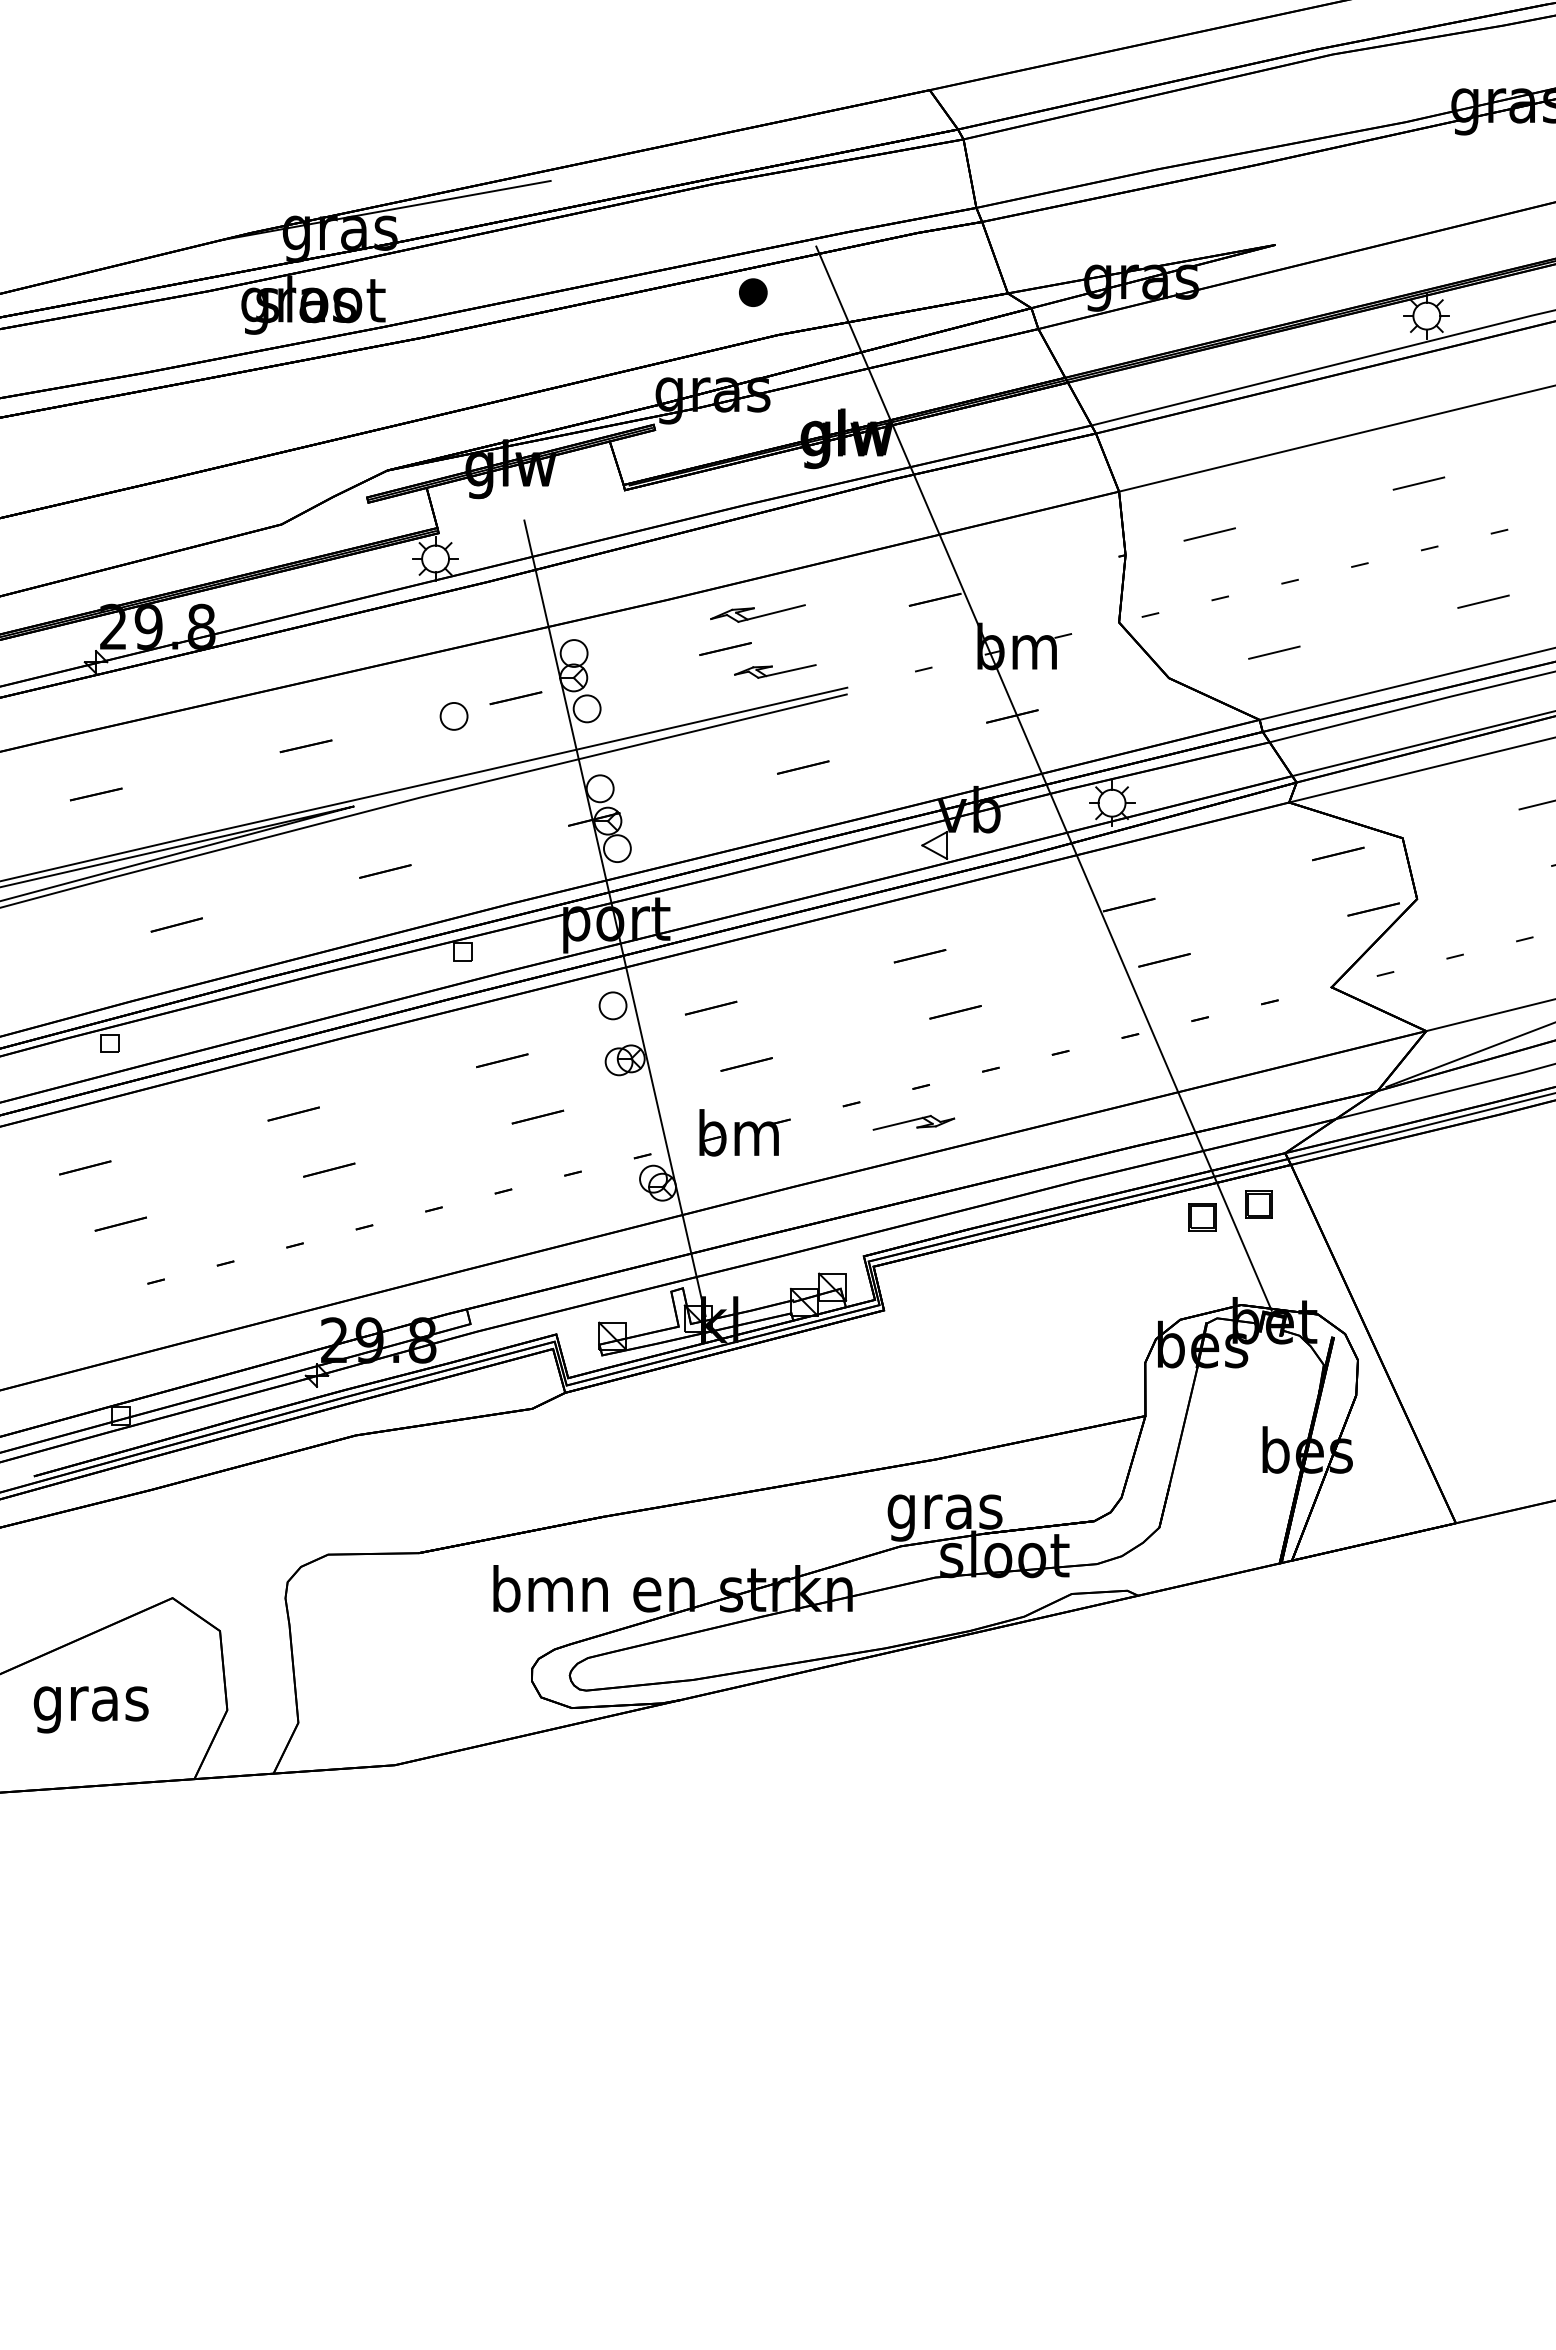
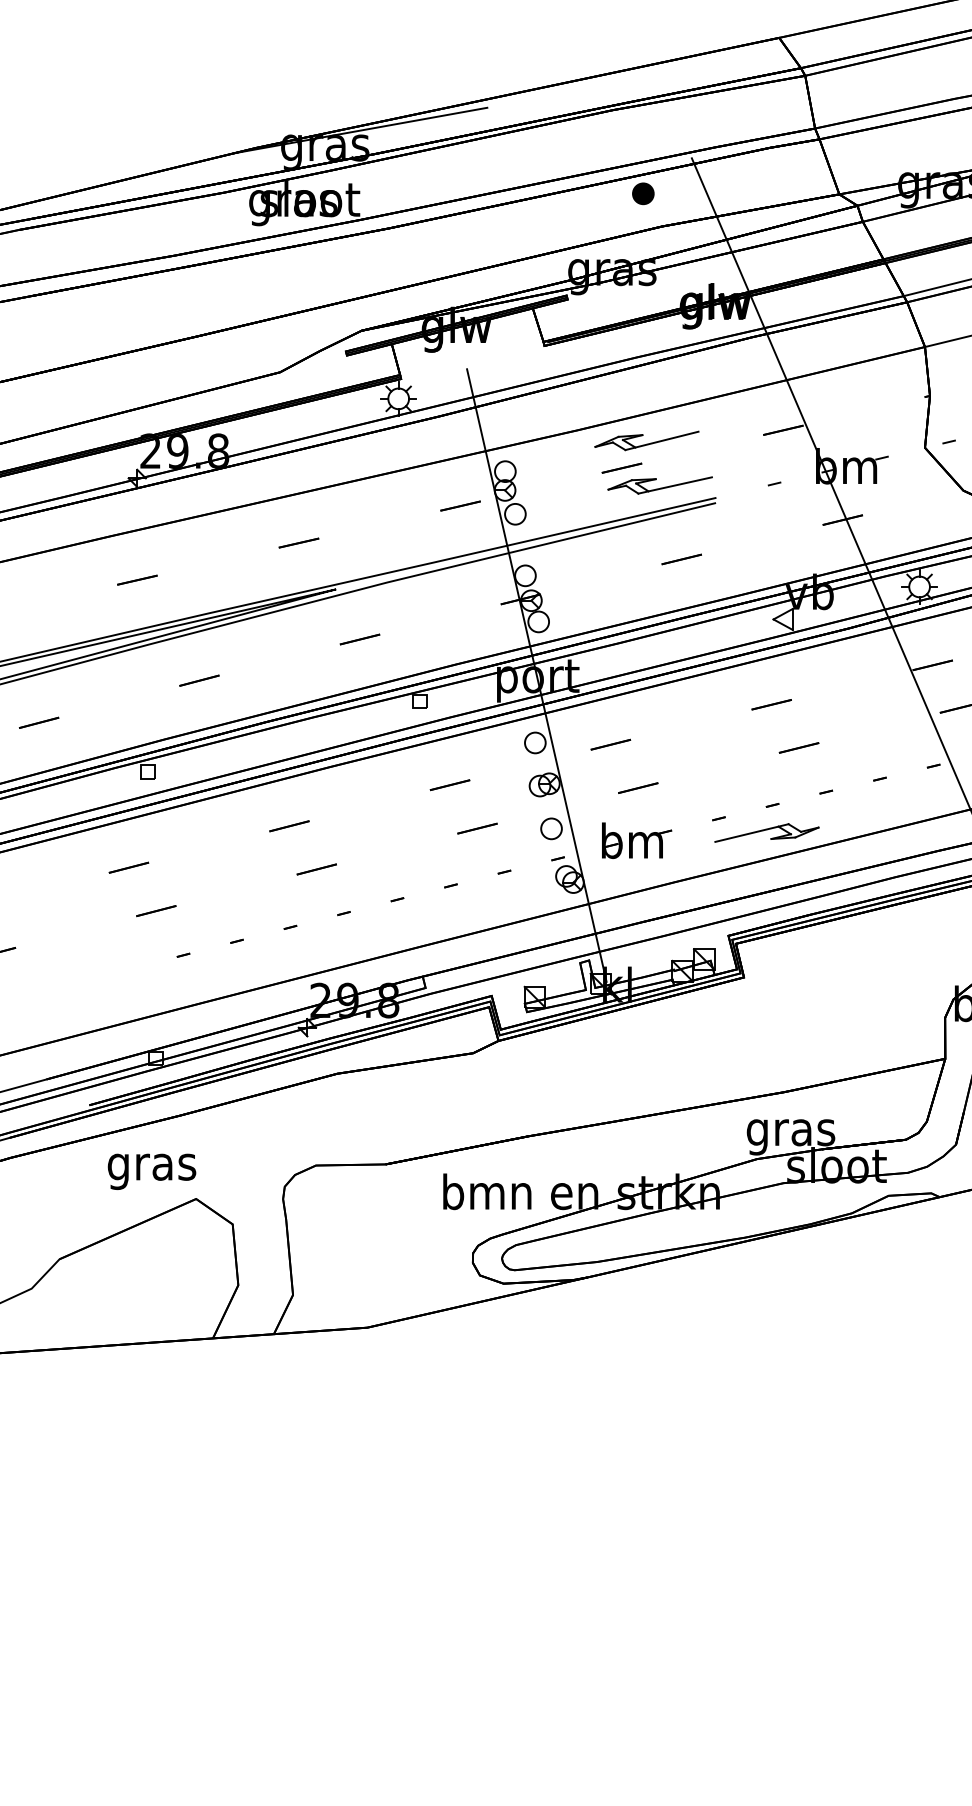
part: (757, 613) -> (646, 440), size x1.43
part: (775, 671) -> (660, 485), size x1.67
part: (453, 716) -> (551, 828), moved
part: (913, 1122) -> (766, 832), size x1.67
text: (90, 1709) -> (151, 1171), moved

